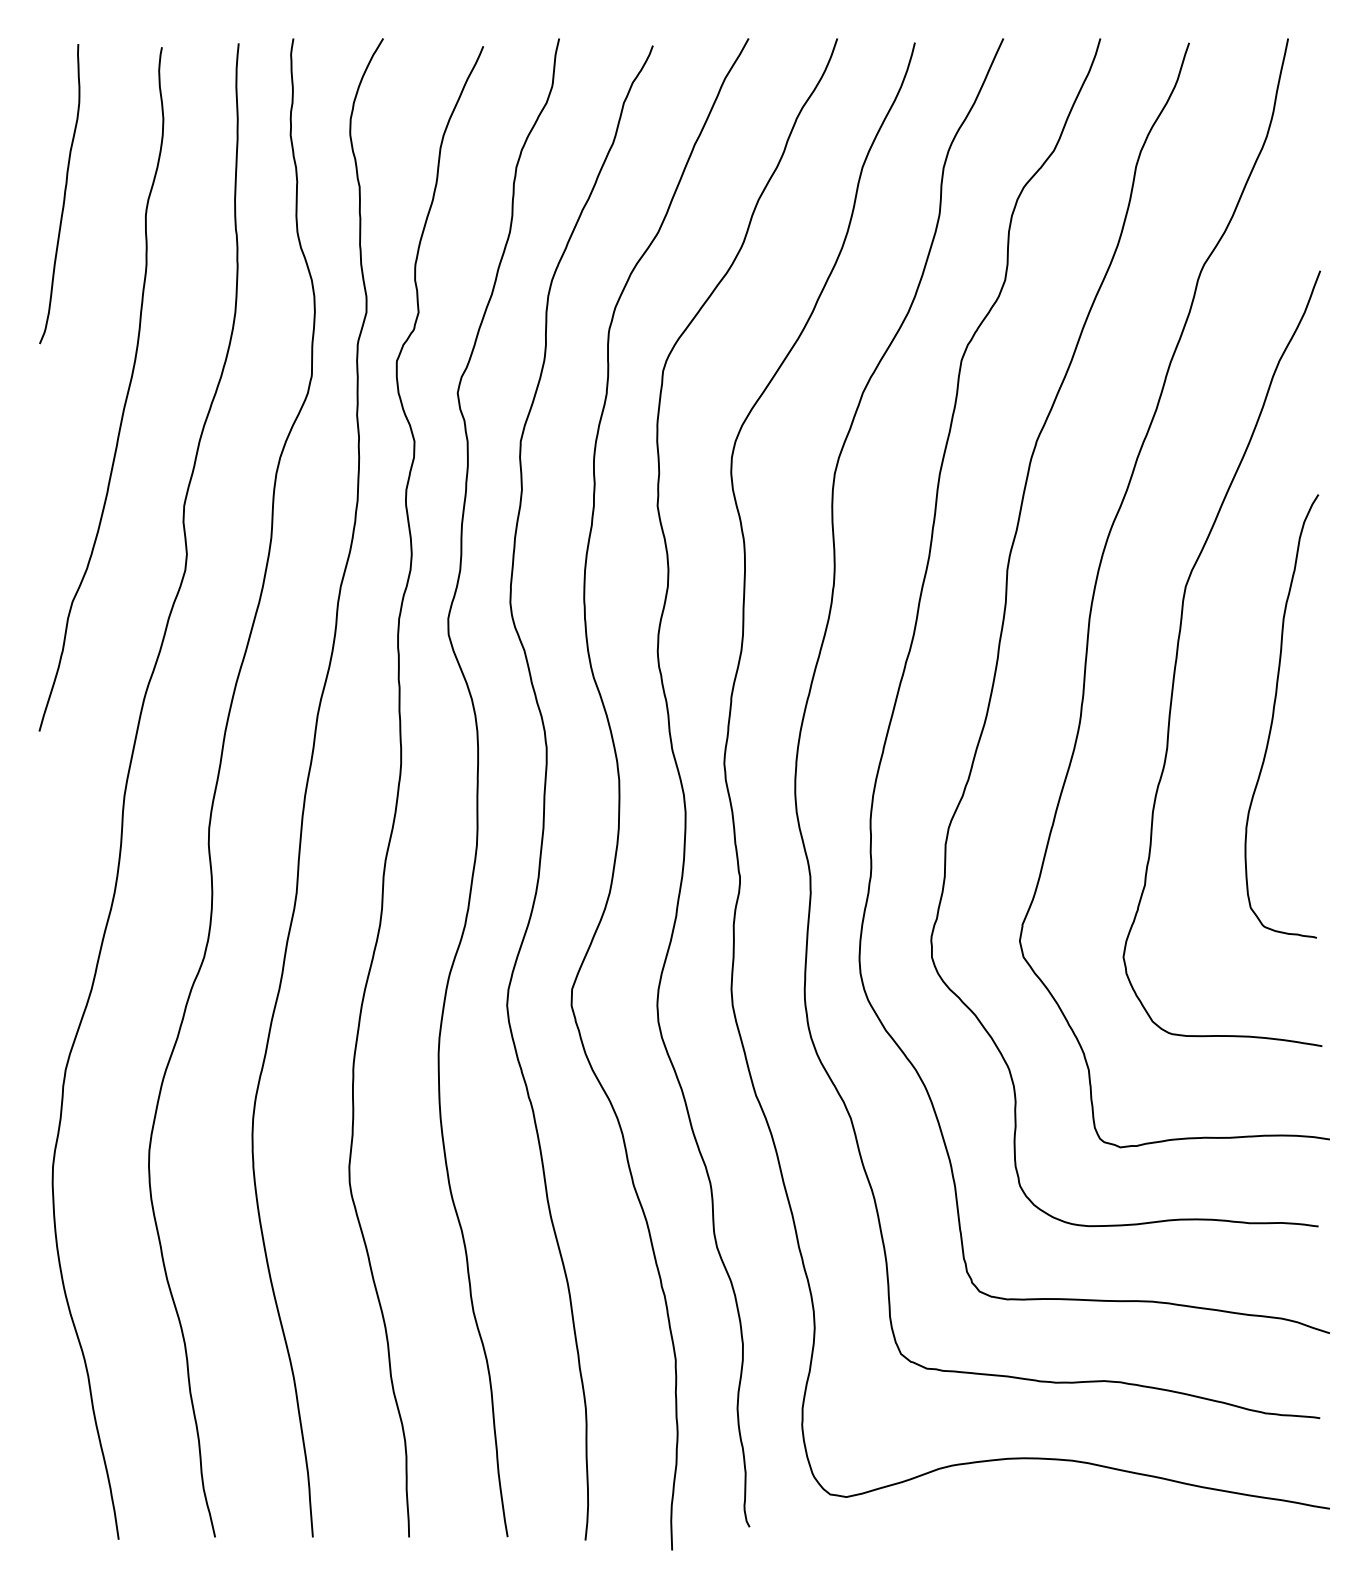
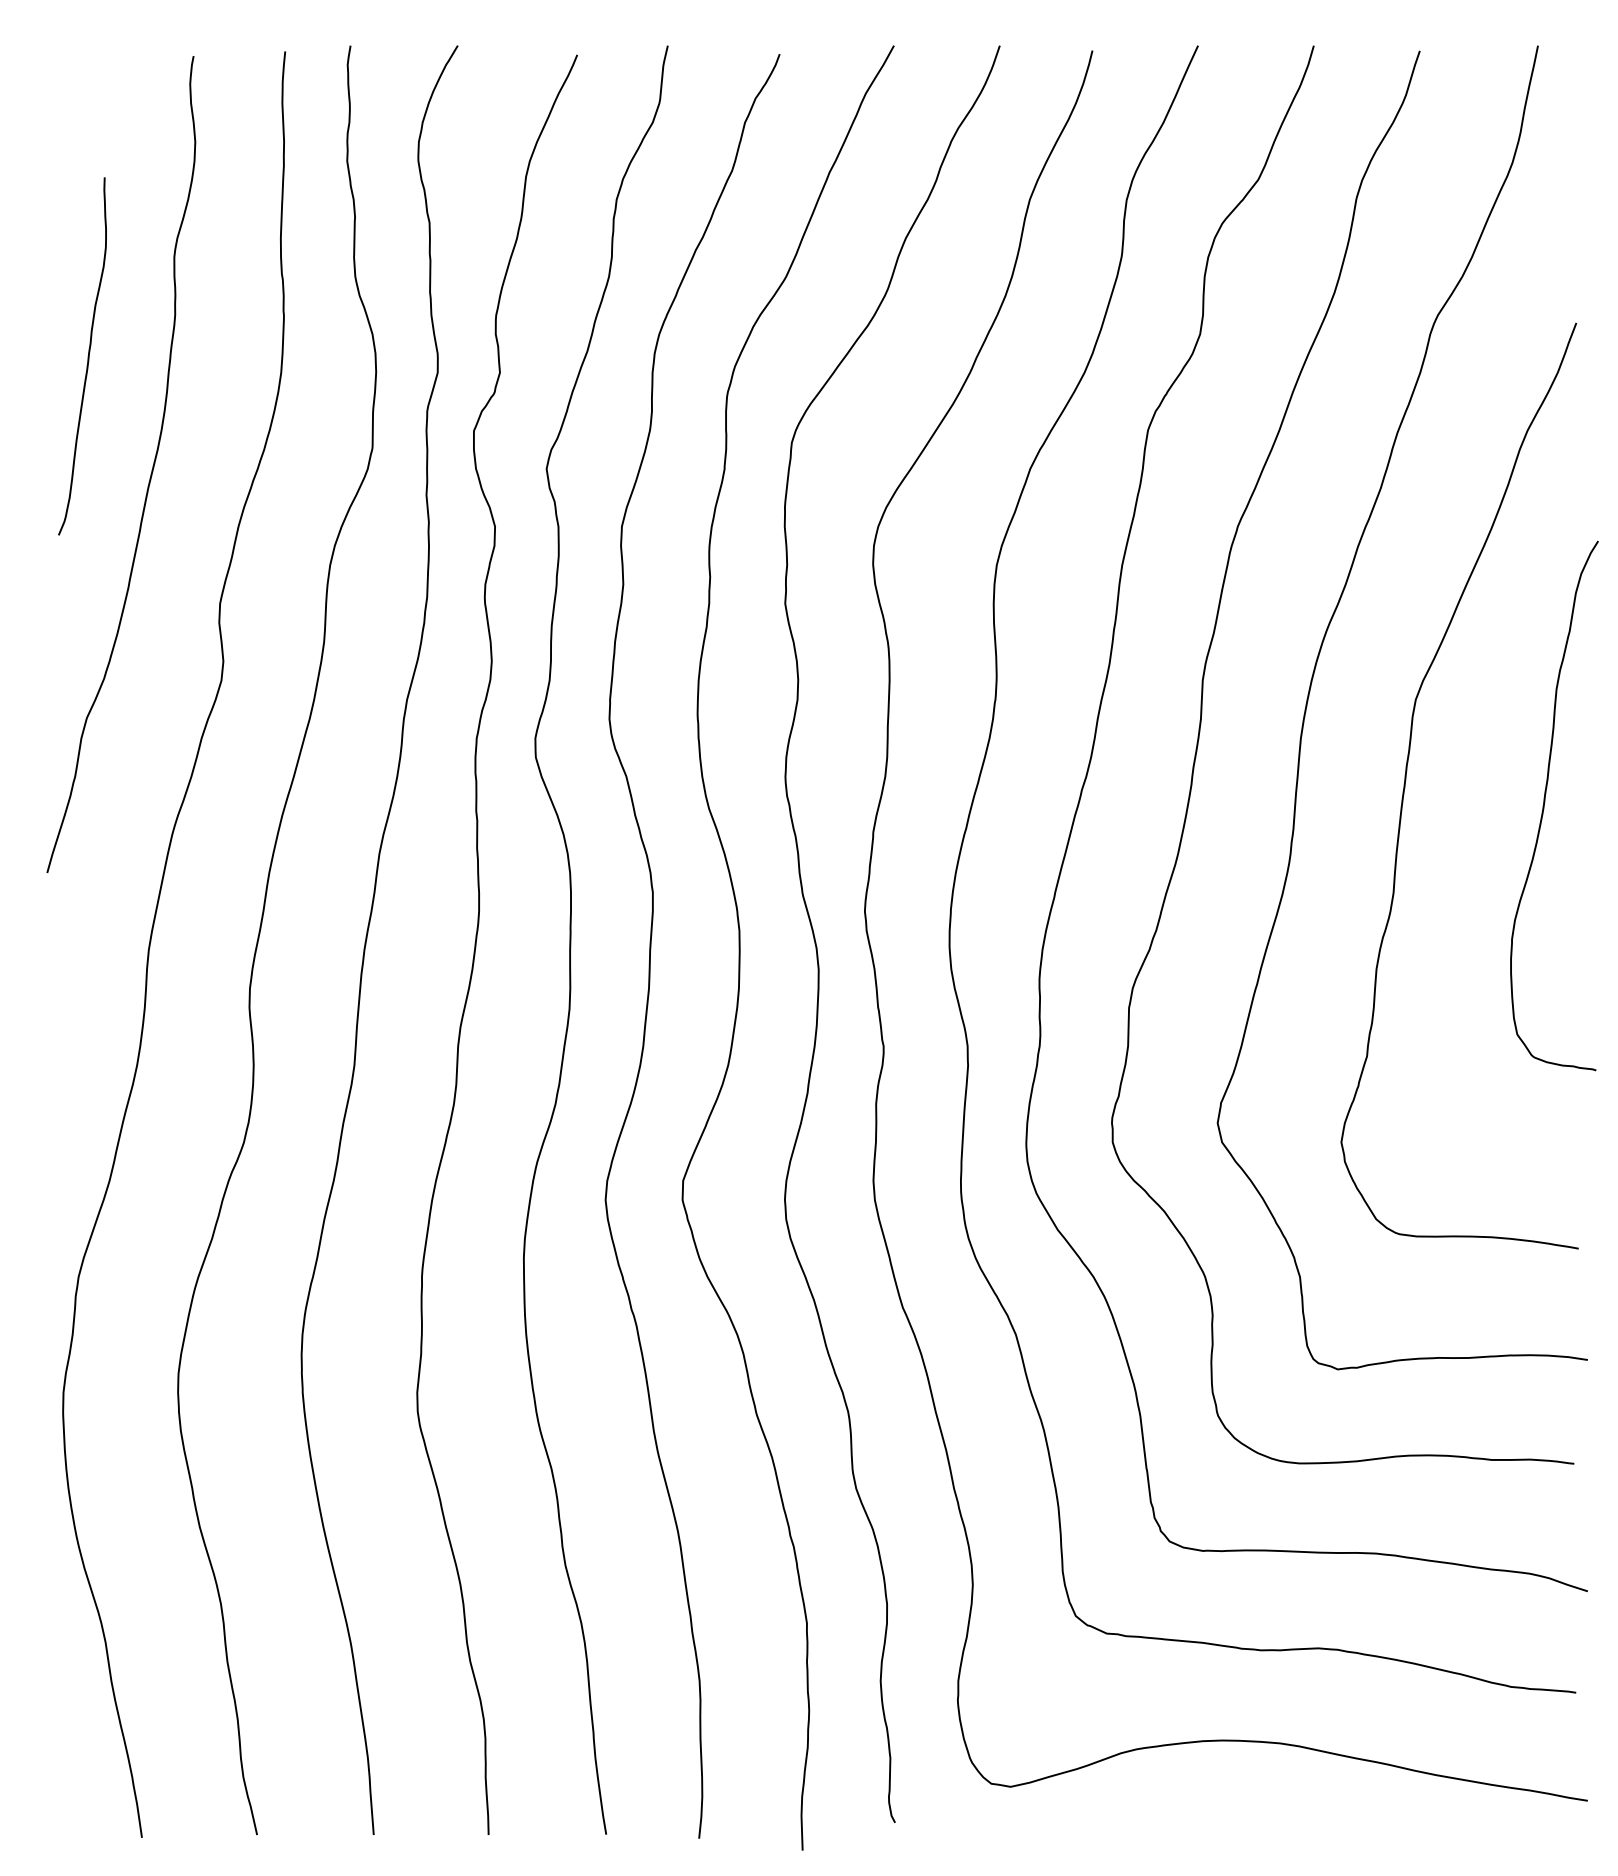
curve: (63, 194) -> (87, 356), moved
curve: (1274, 713) -> (1545, 802), moved

